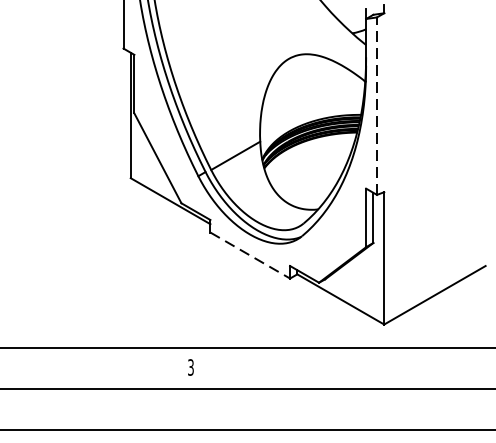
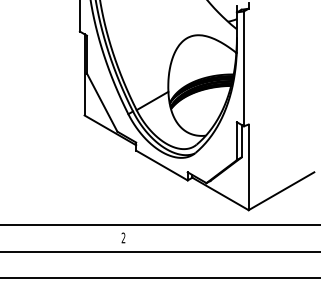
line: (376, 105) -> (243, 68), dashed -> solid
line: (249, 255) -> (161, 165), dashed -> solid
text: (190, 368) -> (123, 238), 3 -> 2

